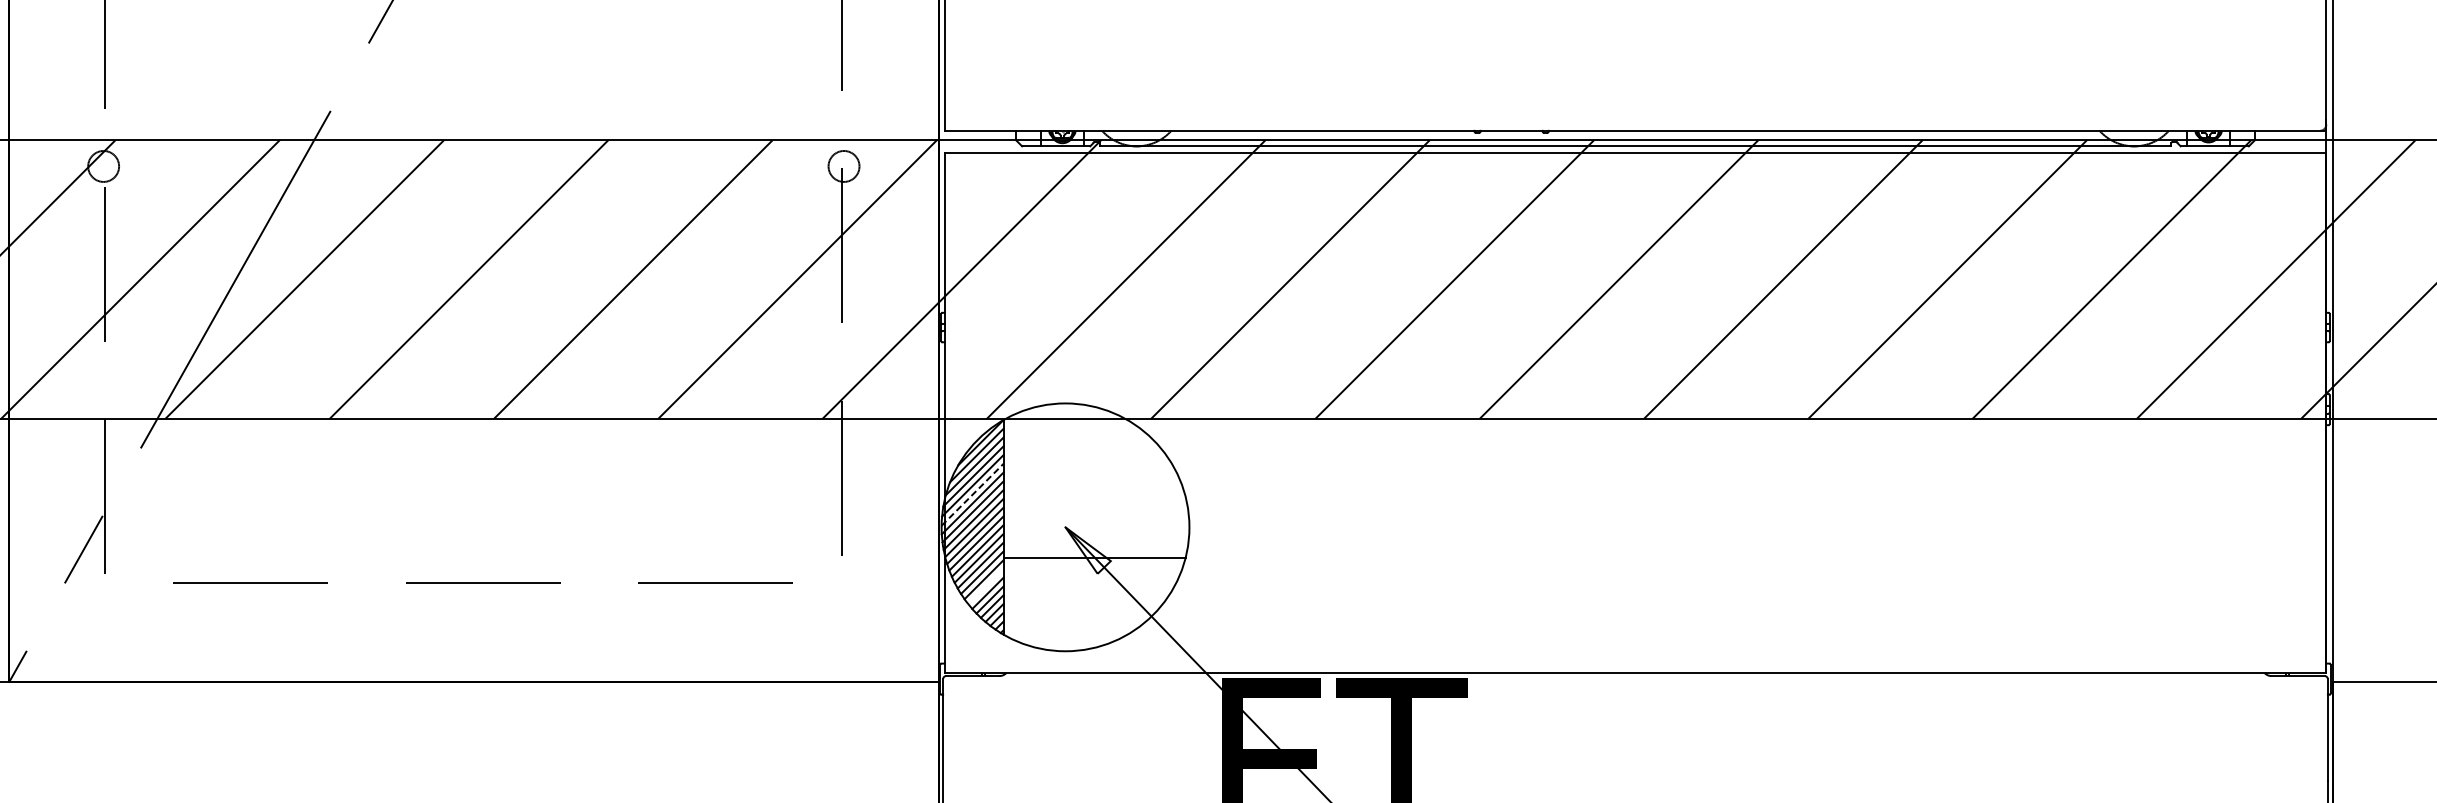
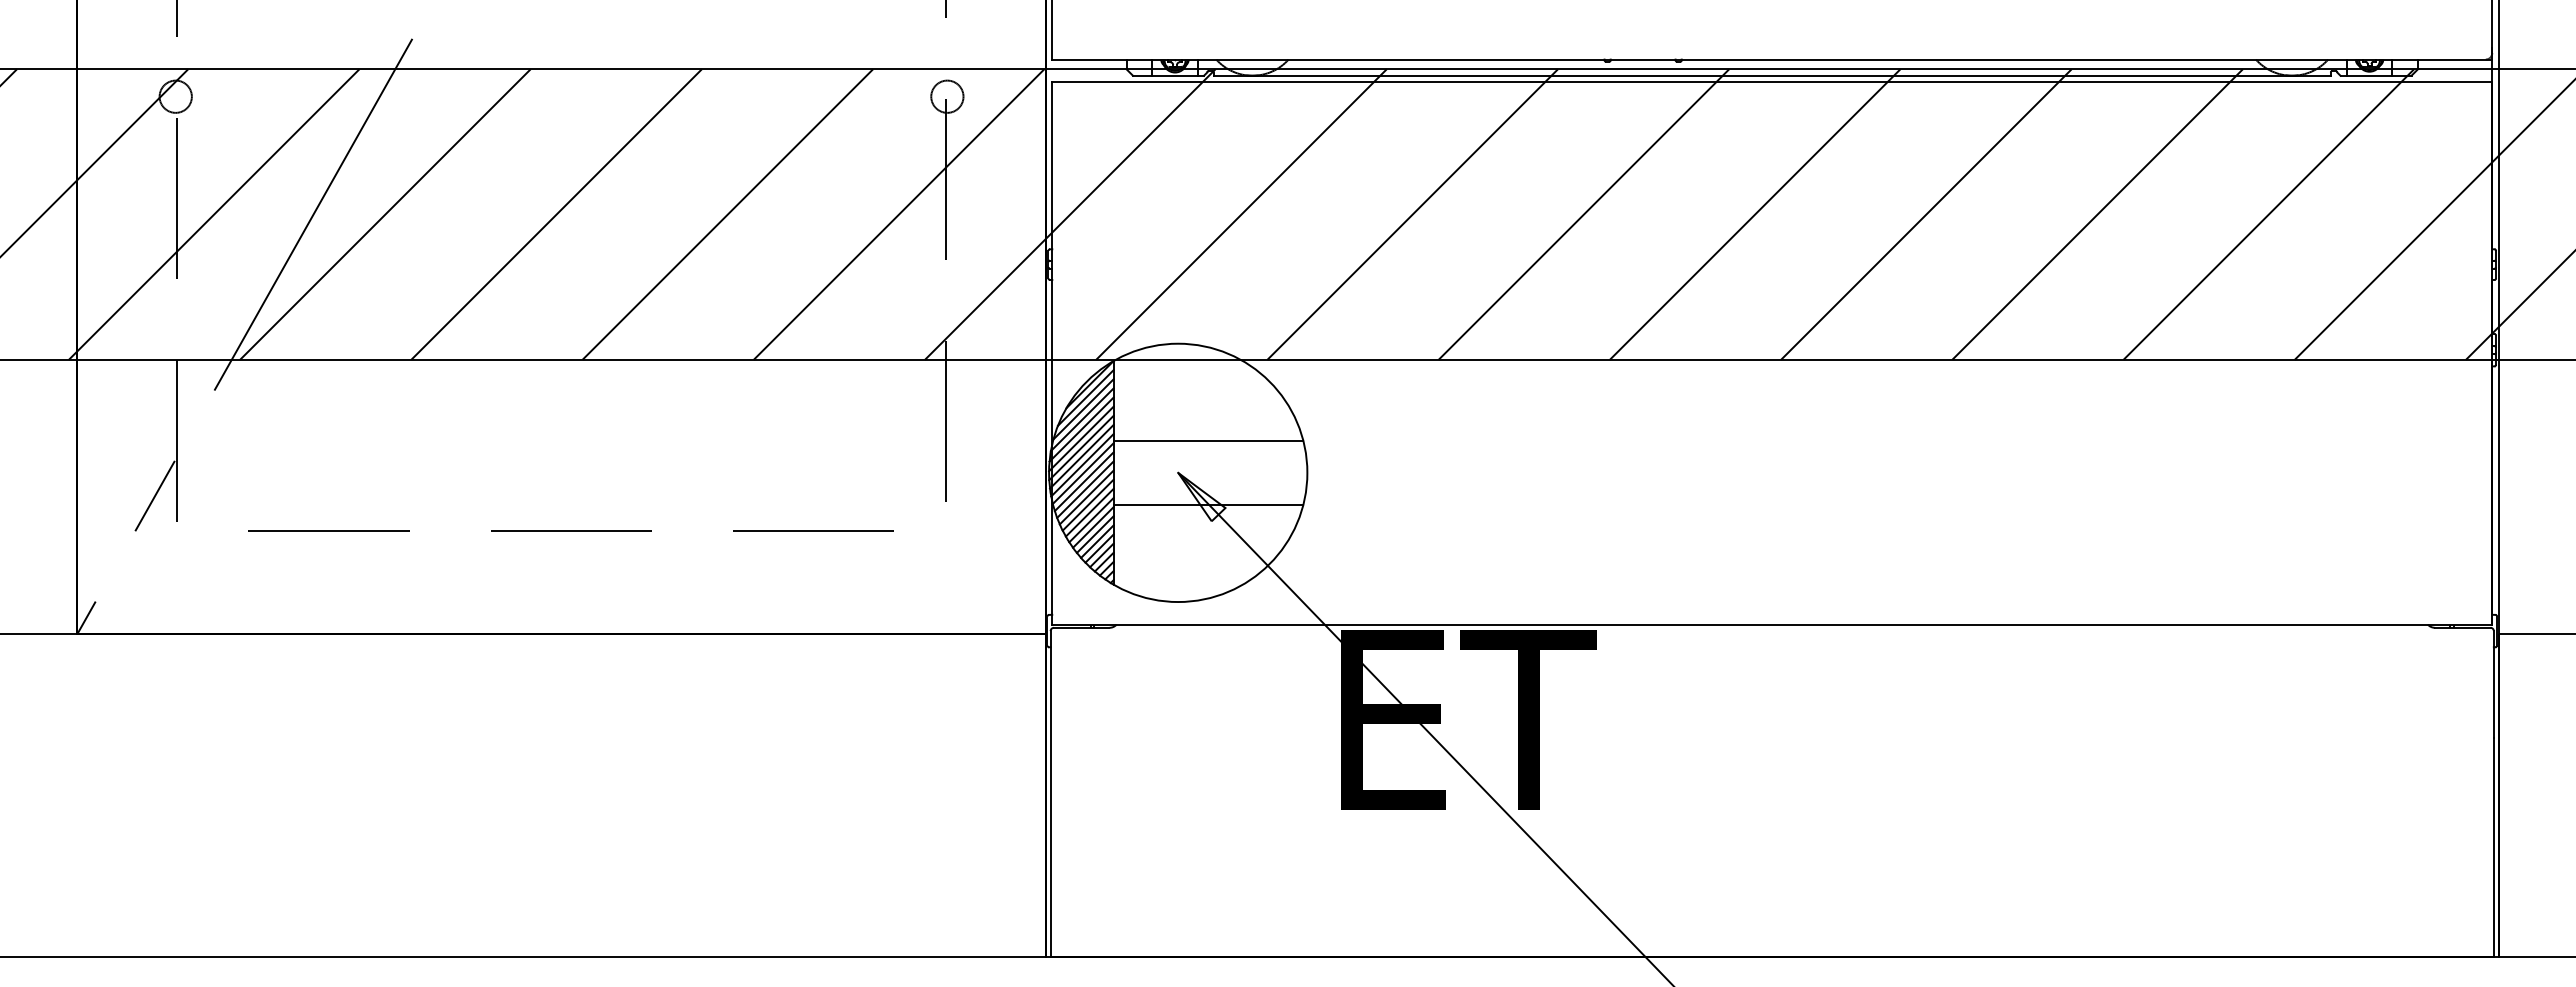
line: (972, 494) -> (1081, 438), dashed -> solid
line: (1094, 496) -> (1208, 440), added
line: (985, 586) -> (1094, 534), added

